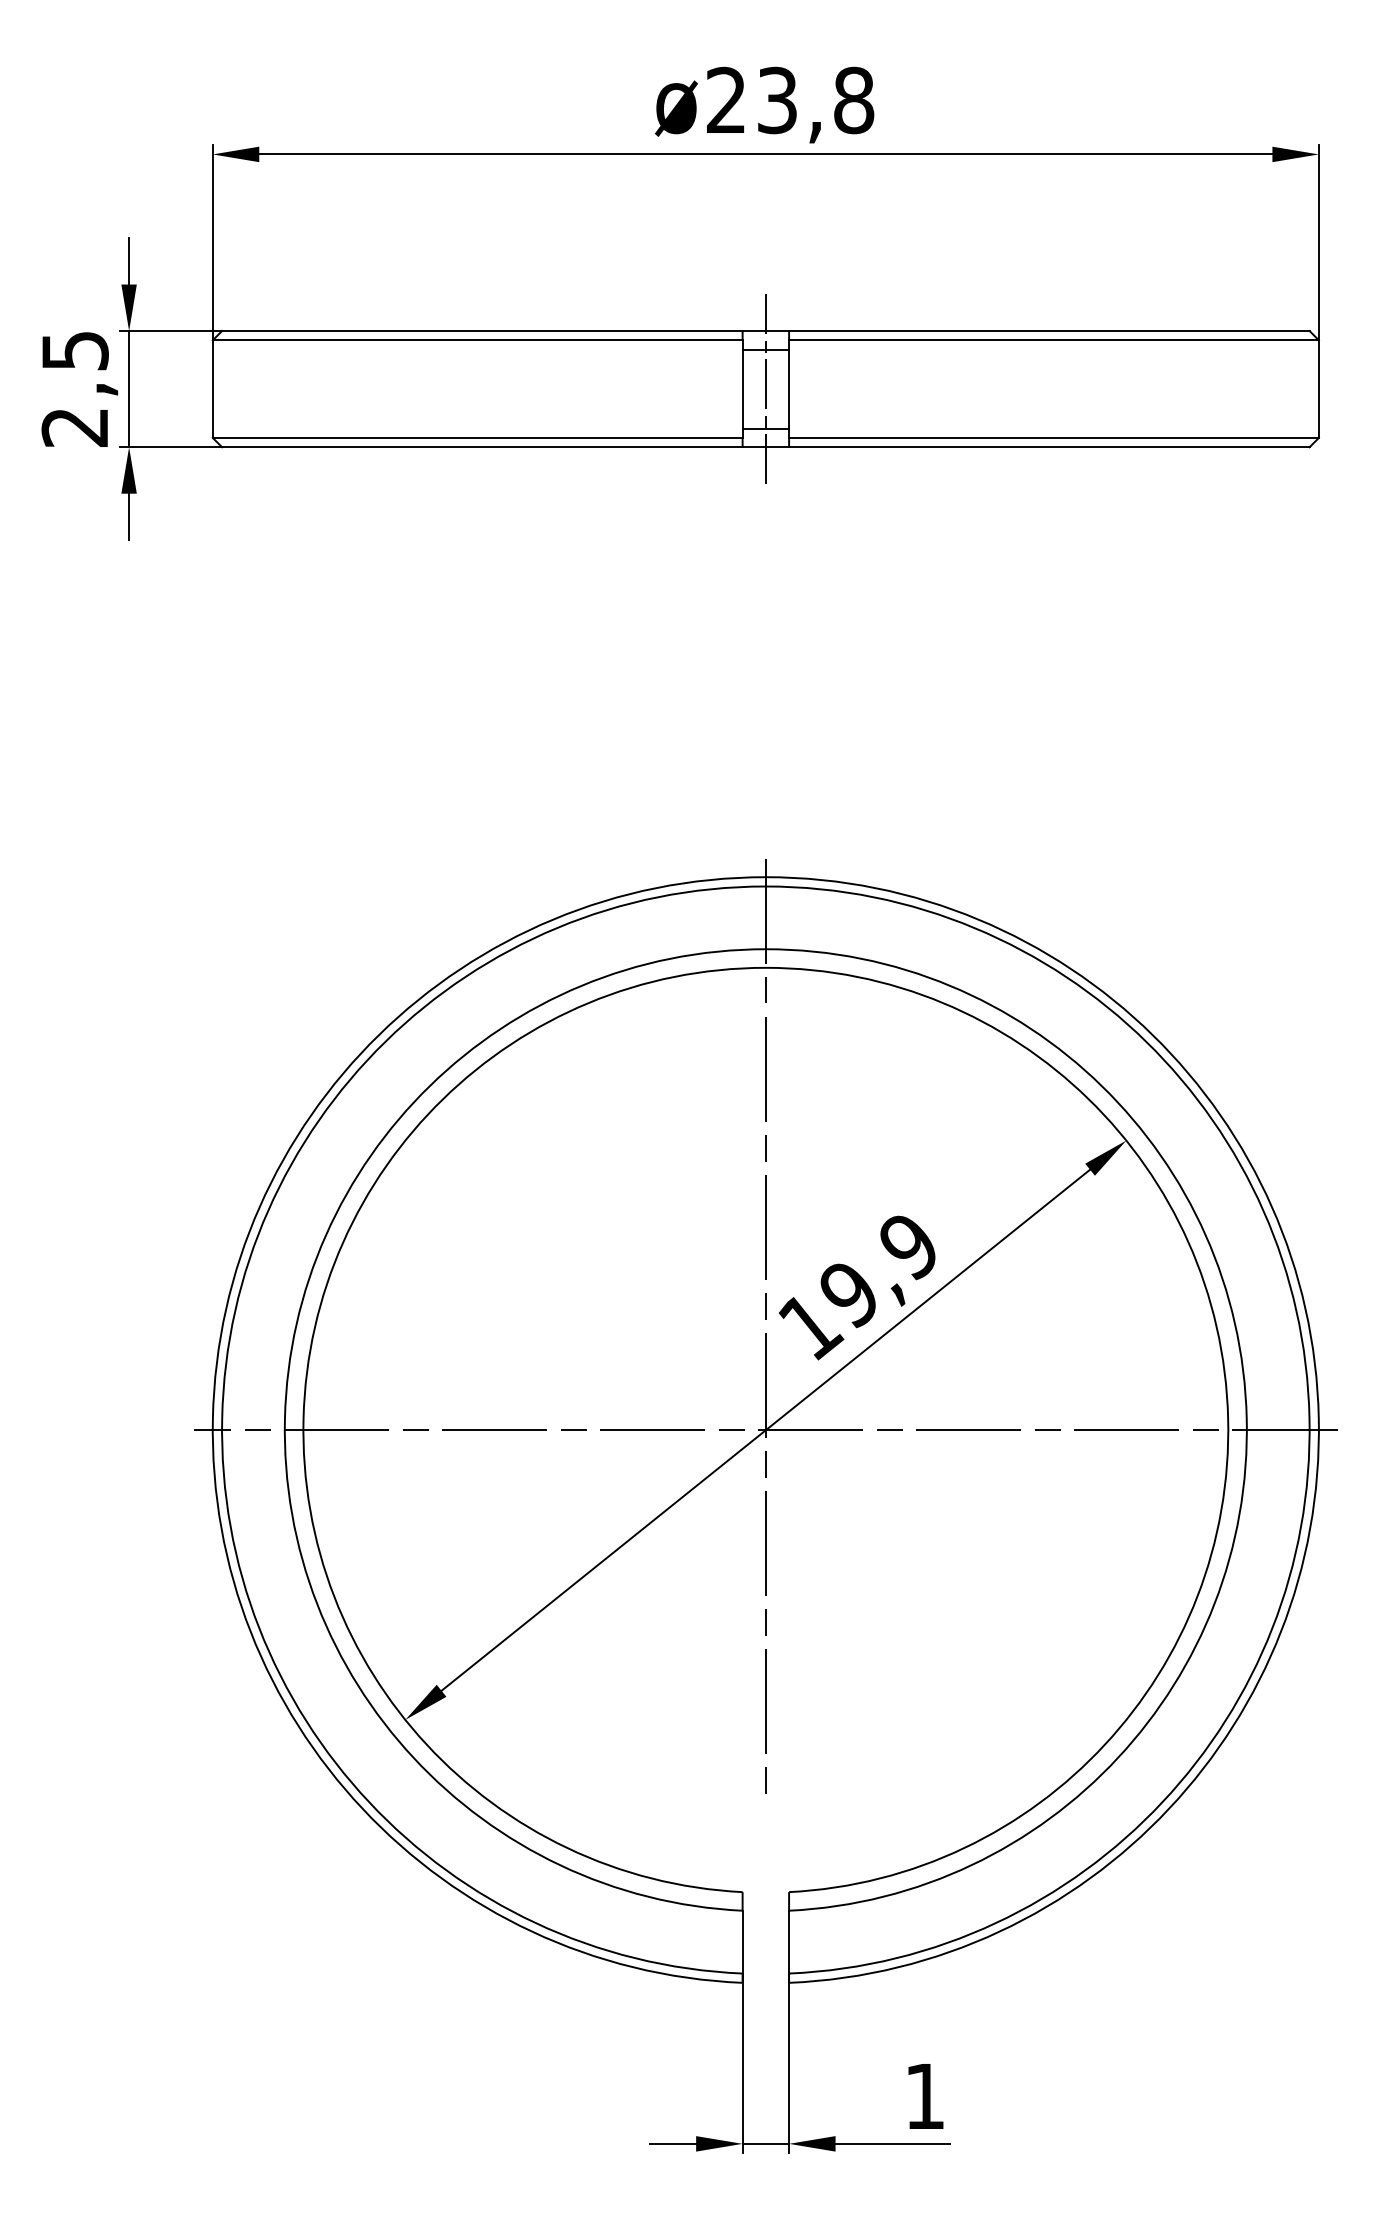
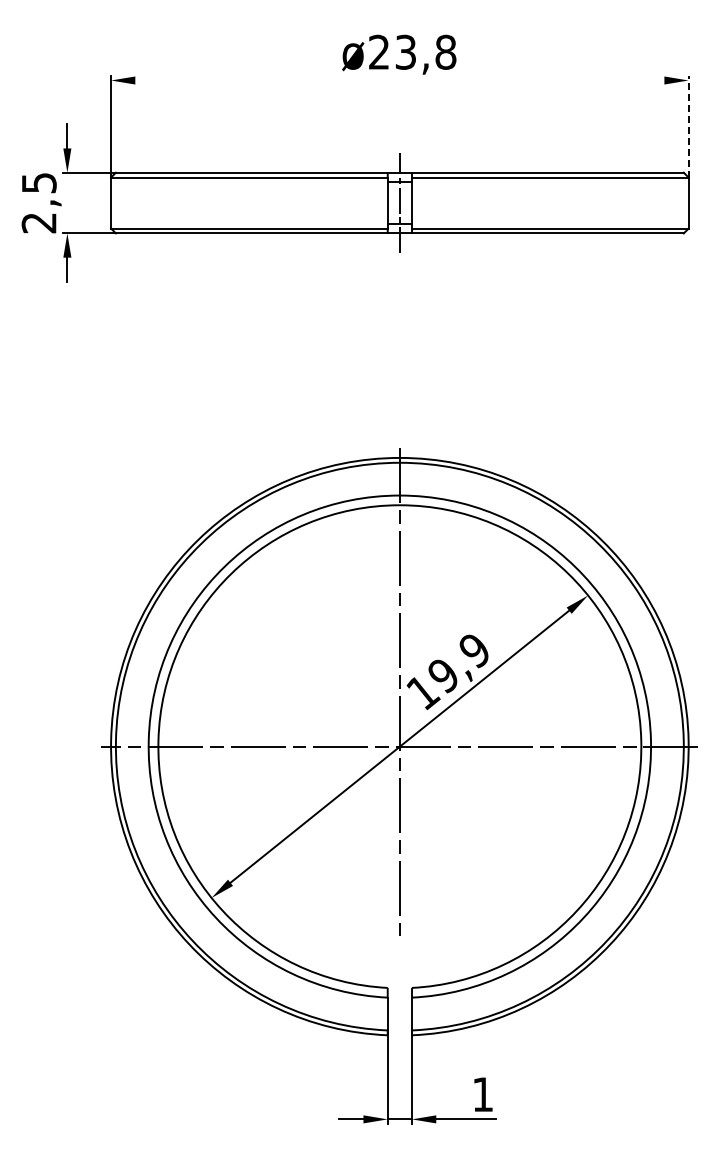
line: (765, 154) -> (399, 80), removed
line: (1318, 242) -> (688, 126), solid -> dashed
line: (129, 388) -> (67, 202), removed

